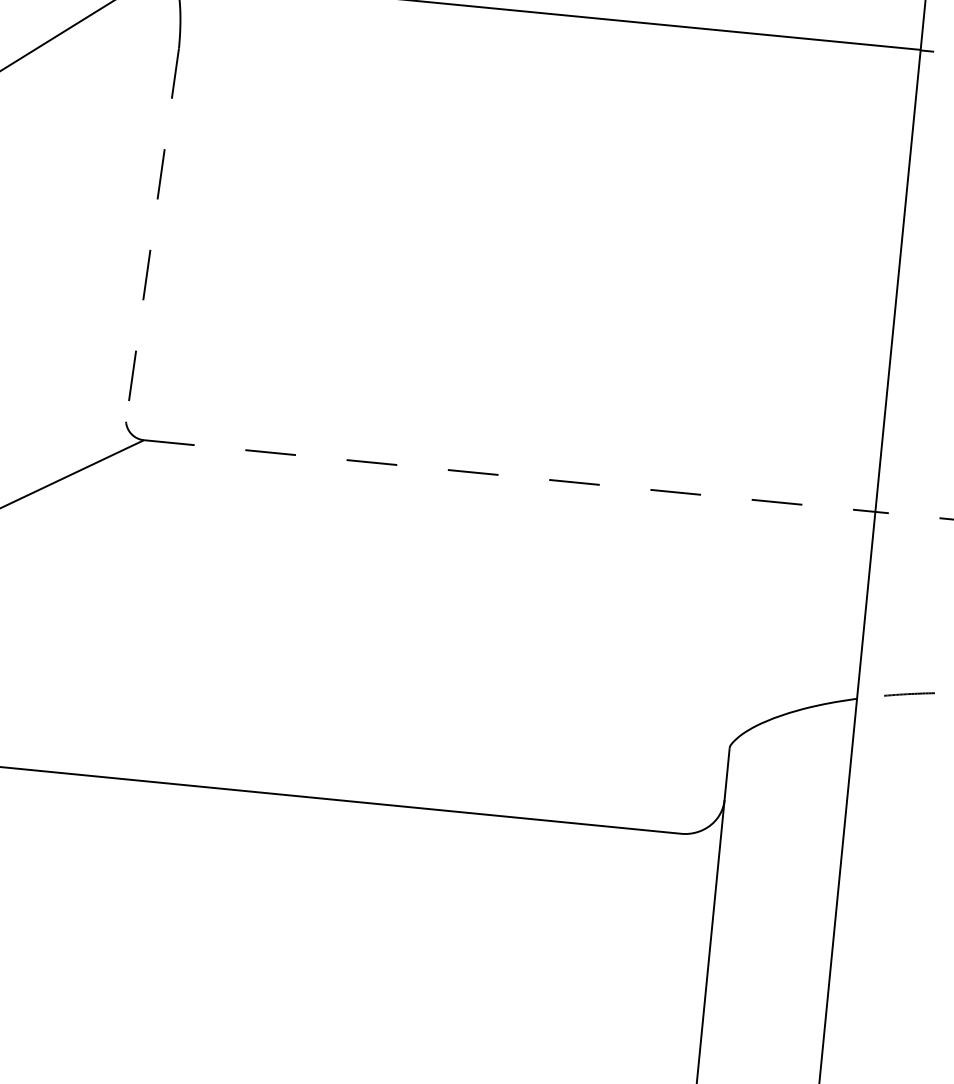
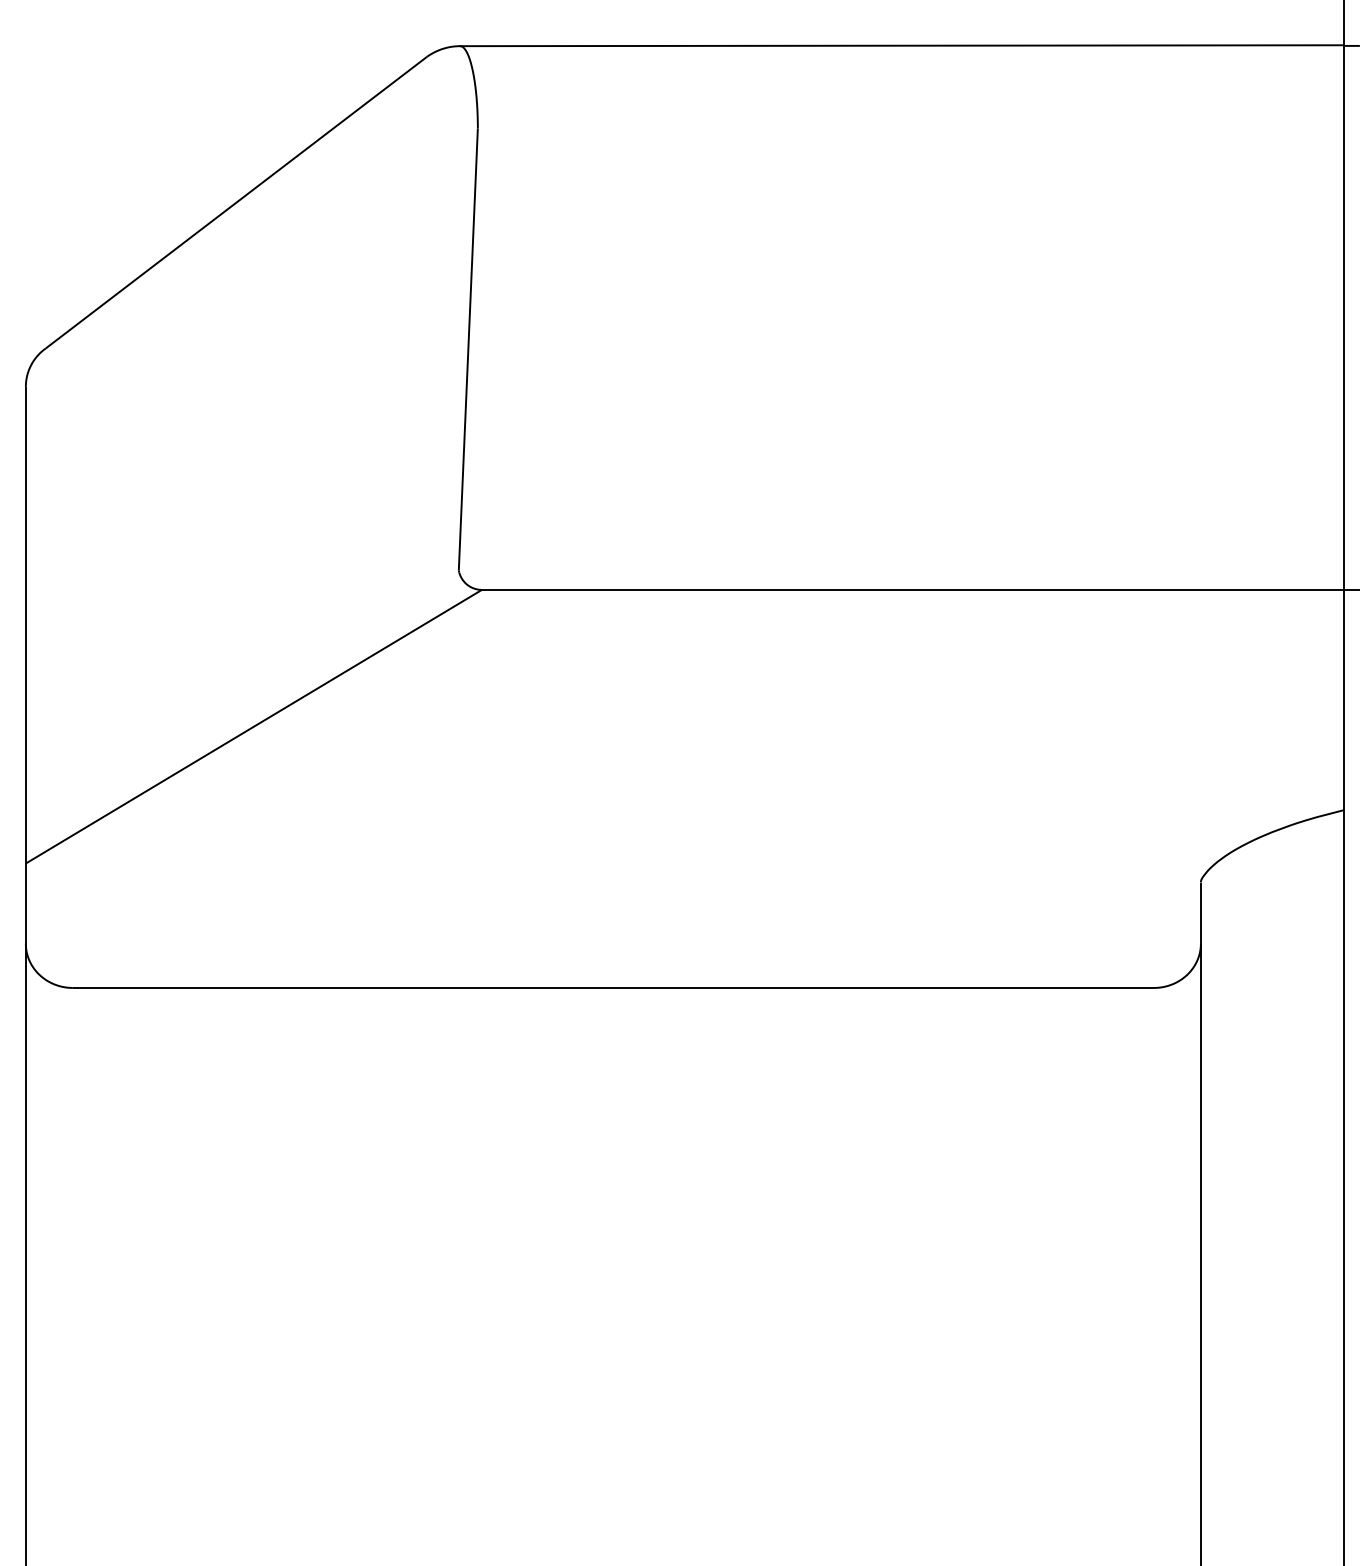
line: (152, 235) -> (468, 349), dashed -> solid
line: (510, 475) -> (913, 589), dashed -> solid

